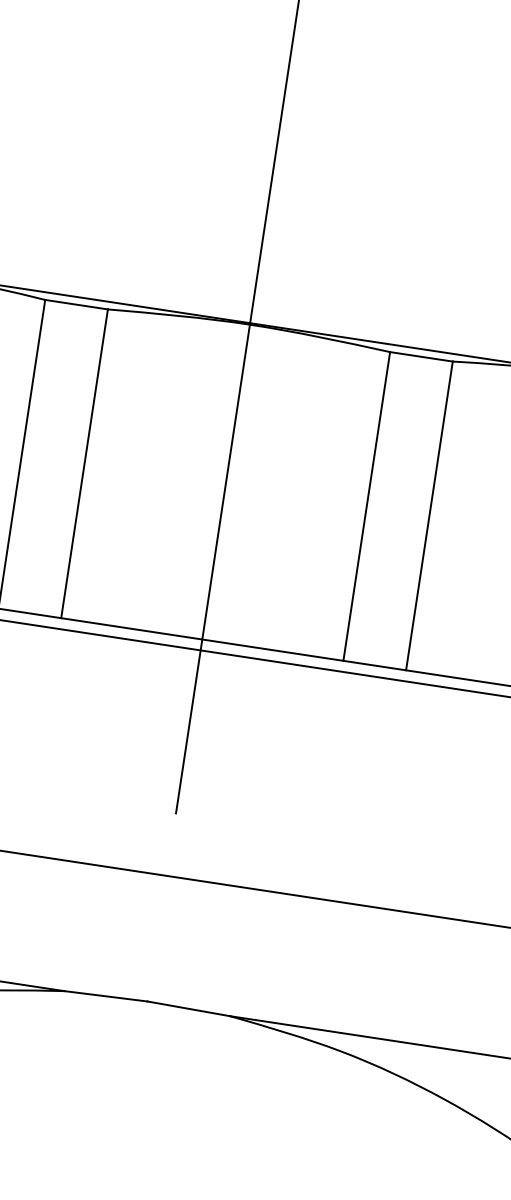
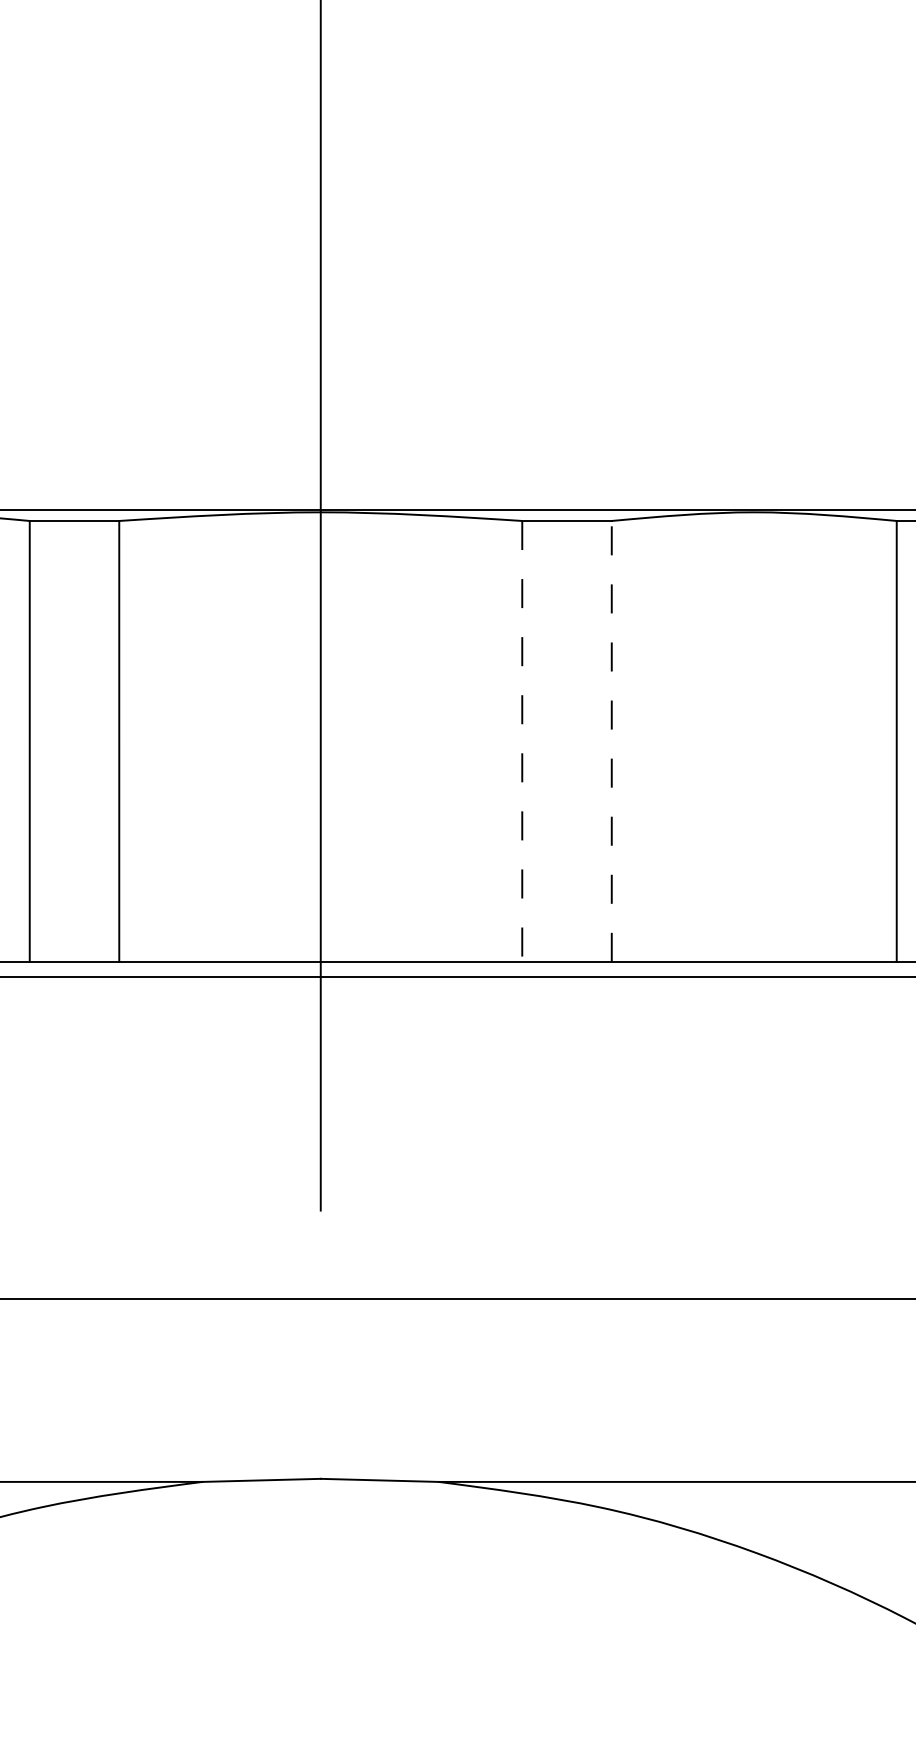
line: (366, 506) -> (522, 741), solid -> dashed
line: (429, 515) -> (611, 740), solid -> dashed

